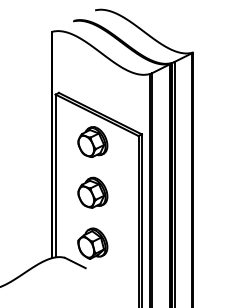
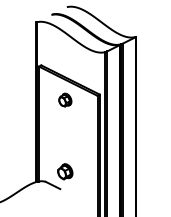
part: (92, 141) -> (65, 99), size x0.6
part: (92, 192) -> (65, 135), removed
part: (92, 243) -> (65, 171), size x0.7

